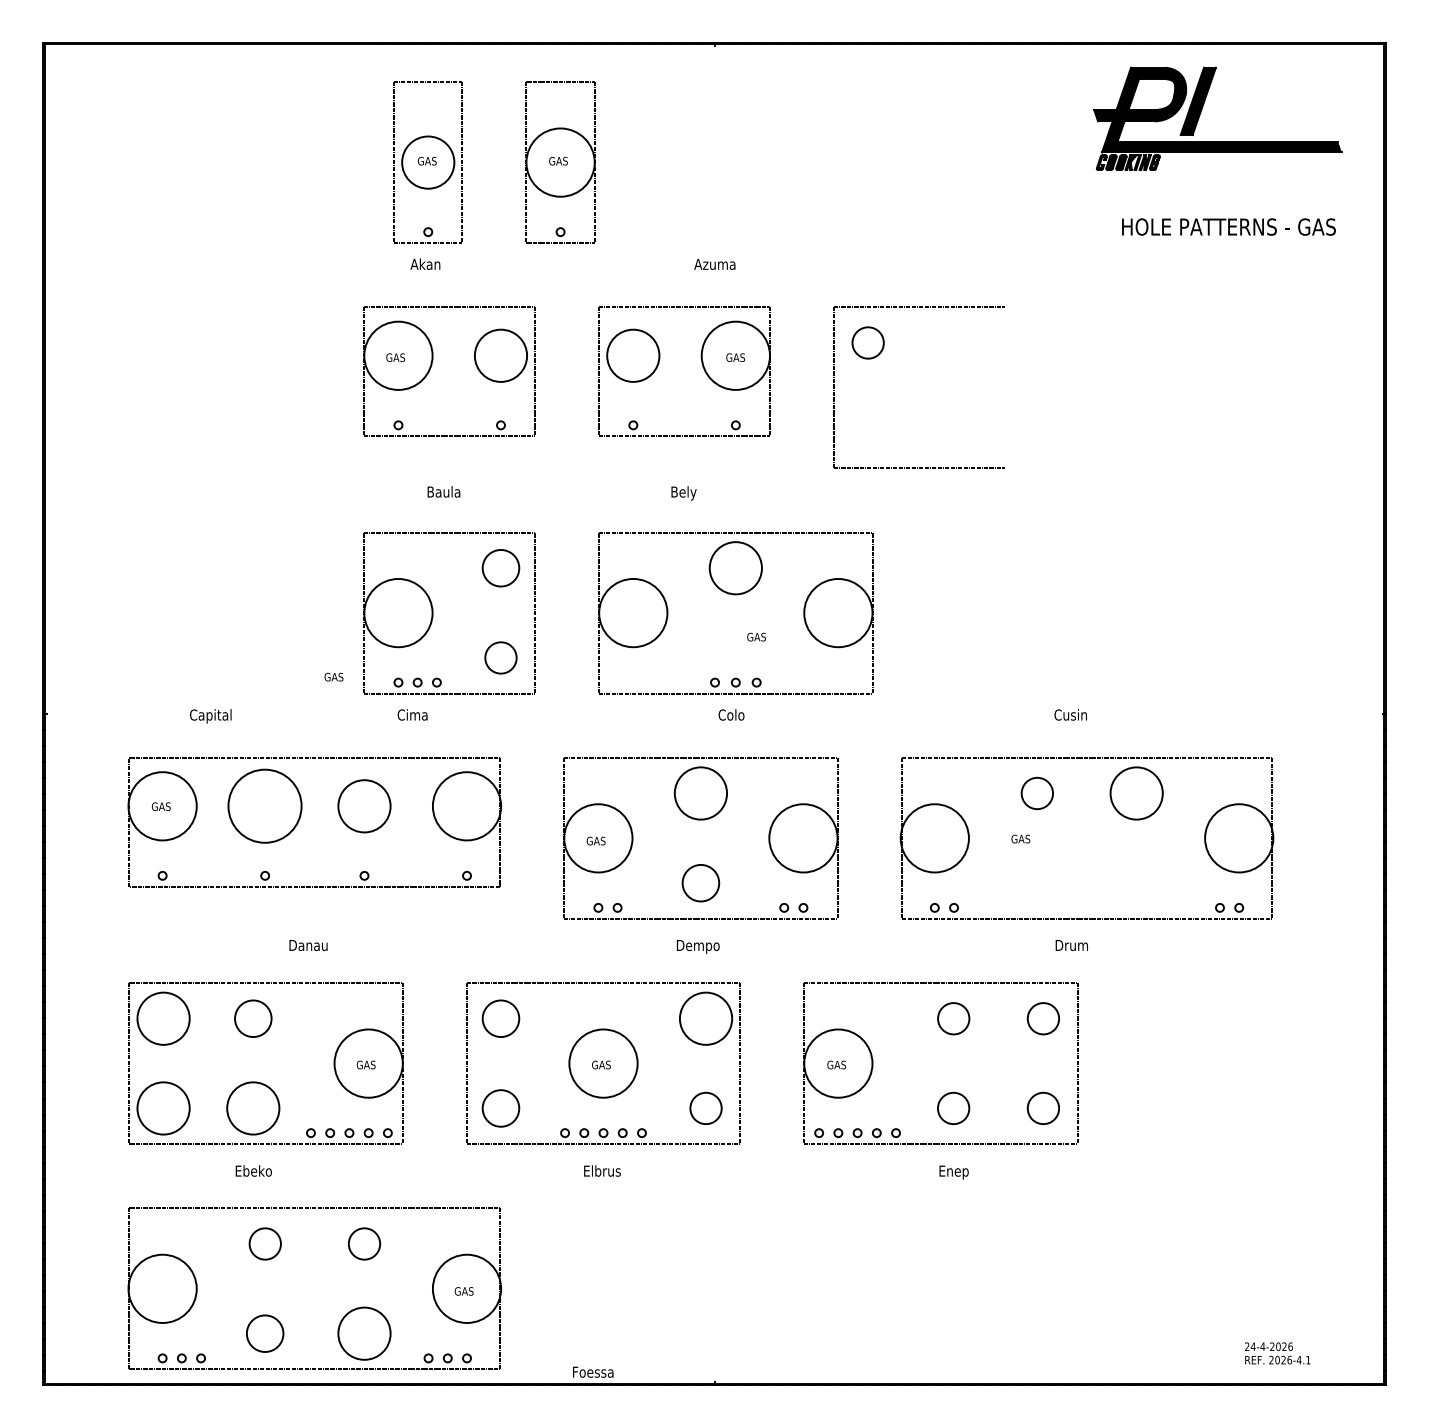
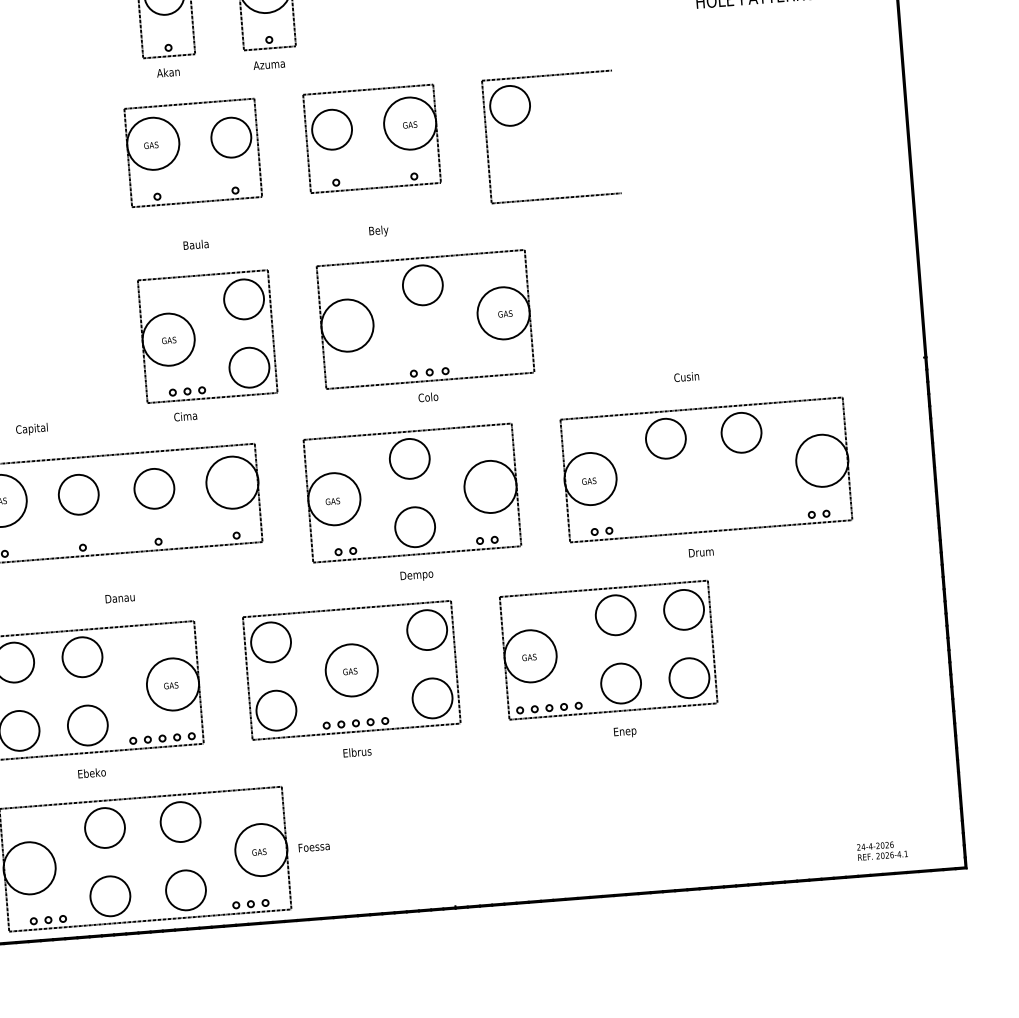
text: (714, 263) -> (268, 64), moved
circle: (868, 342) -> (510, 105), size x1.67
circle: (500, 568) -> (243, 299), size x1.43
text: (756, 636) -> (505, 313), moved
circle: (500, 657) -> (249, 367), size x1.67
text: (333, 676) -> (168, 340), moved
circle: (1037, 793) -> (666, 438), size x1.67
circle: (265, 806) -> (79, 494), size x0.71
text: (1020, 838) -> (588, 480), moved
circle: (700, 883) -> (414, 527), size x1.43
circle: (253, 1018) -> (82, 657), size x1.43
circle: (500, 1018) -> (270, 642), size x1.43
circle: (953, 1018) -> (615, 615), size x1.67
circle: (1043, 1018) -> (684, 609), size x1.67
circle: (500, 1108) -> (276, 710), size x1.43
circle: (705, 1108) -> (432, 698), size x1.67
circle: (953, 1108) -> (620, 683), size x1.67
circle: (1043, 1108) -> (689, 678), size x1.67
circle: (265, 1243) -> (105, 827), size x1.67
circle: (364, 1243) -> (180, 821), size x1.67
circle: (265, 1333) -> (110, 896), size x1.43
text: (593, 1371) -> (314, 846), moved

